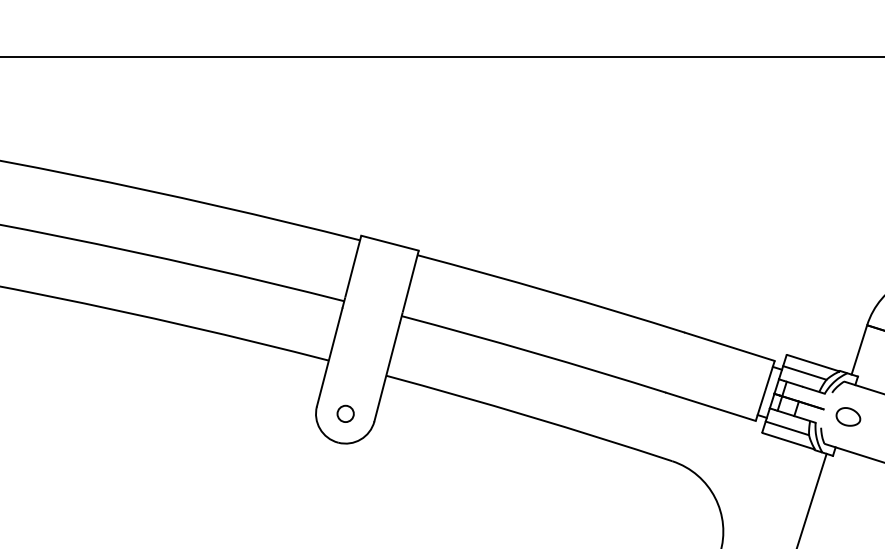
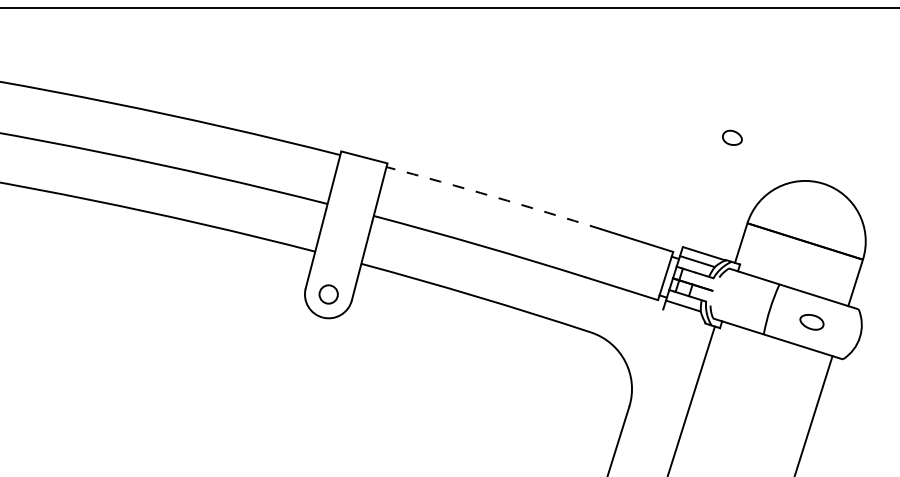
arc: (552, 291) -> (494, 196), solid -> dashed
circle: (345, 413) -> (328, 294), size x1.4
part: (848, 416) -> (732, 137), moved
line: (788, 440) -> (684, 315), removed

